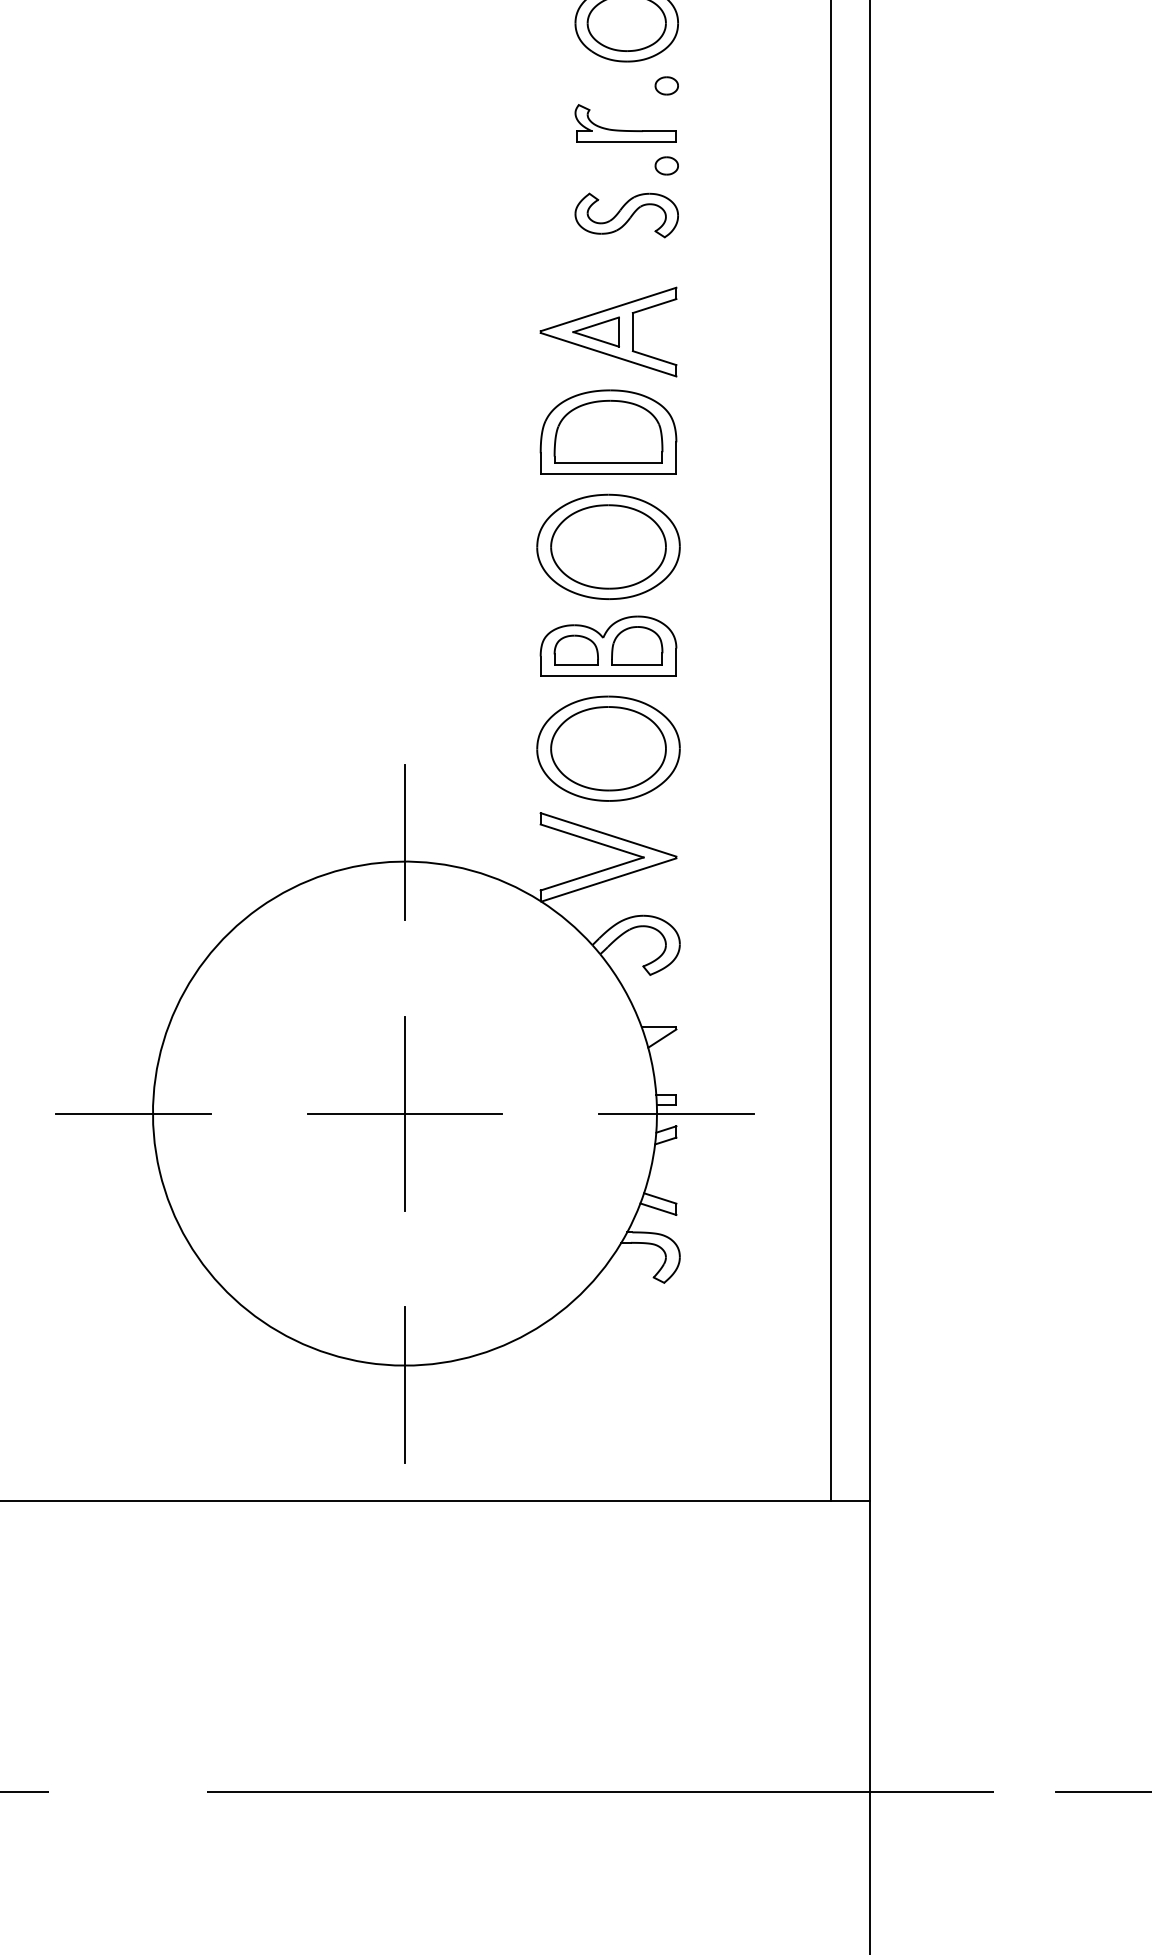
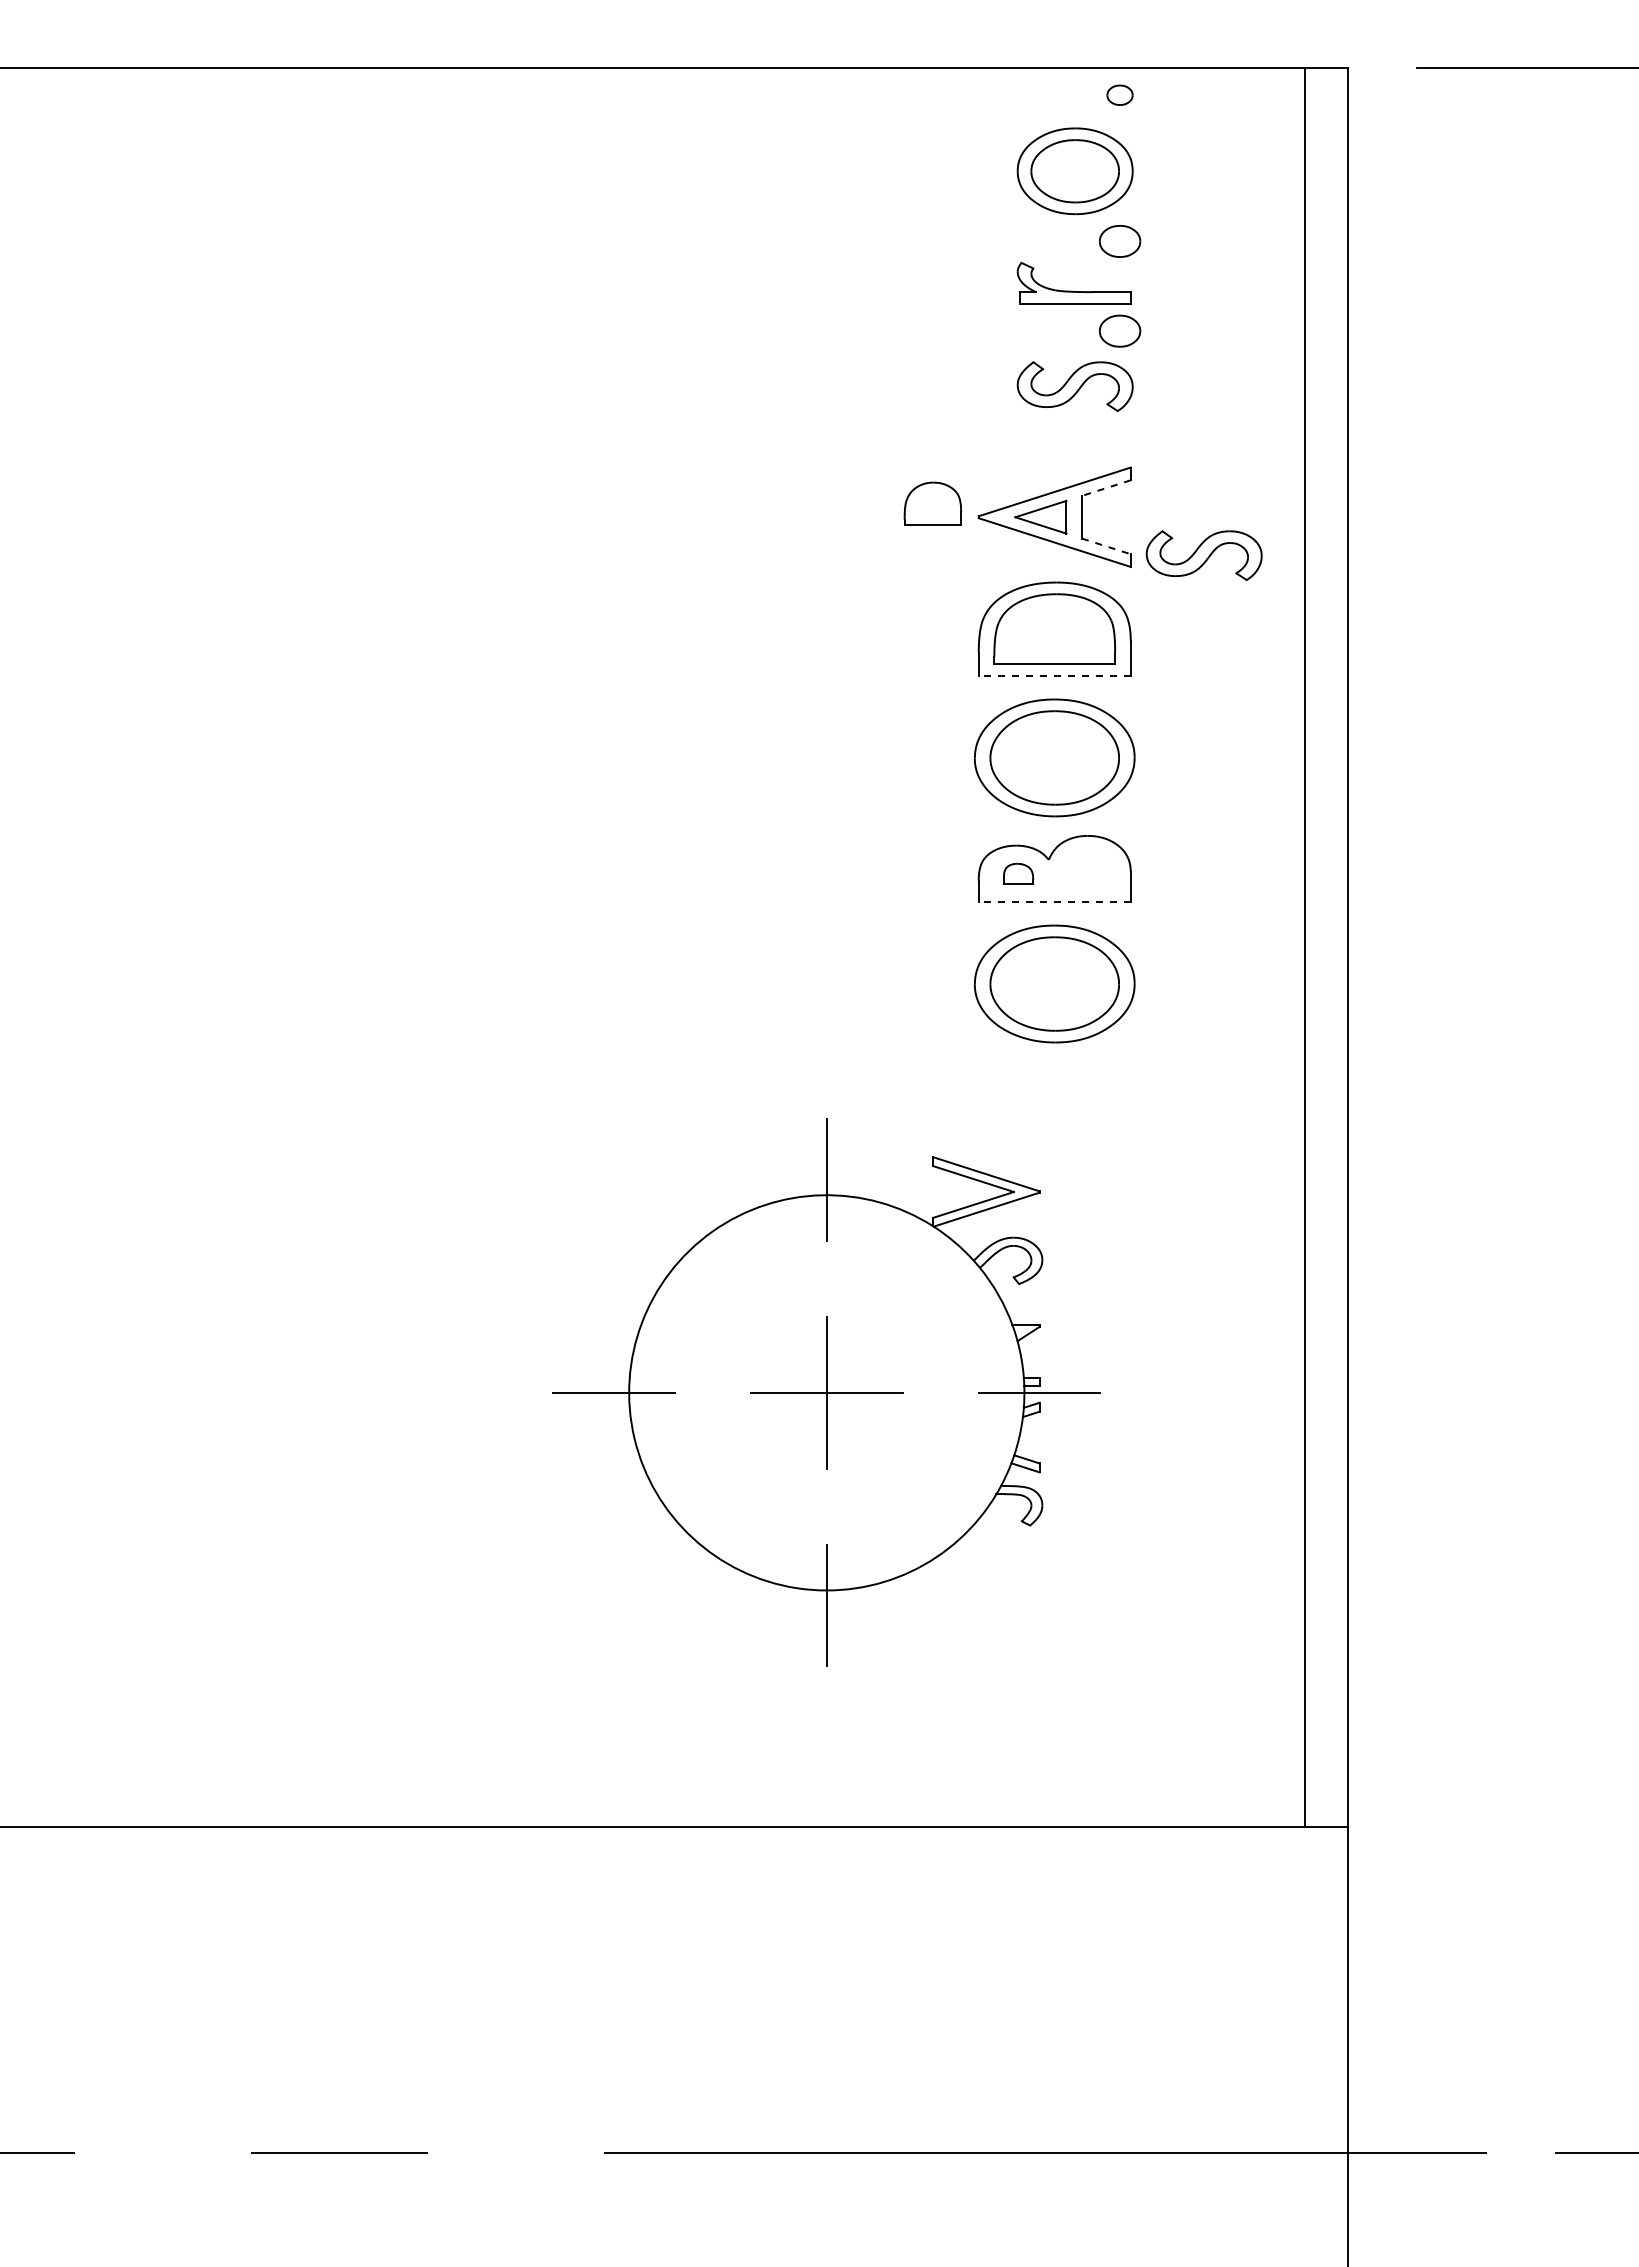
part: (666, 85) -> (1119, 241), size x1.6
part: (666, 165) -> (1119, 330), size x1.6
line: (654, 306) -> (1106, 488), solid -> dashed
line: (654, 358) -> (1106, 546), solid -> dashed
part: (741, 366) -> (1203, 555), added
line: (608, 474) -> (1054, 676), solid -> dashed
part: (636, 645) -> (932, 503), moved
part: (576, 650) -> (1018, 873), size x0.6
line: (608, 675) -> (1054, 902), solid -> dashed
part: (404, 1113) -> (826, 1392), size x0.7

